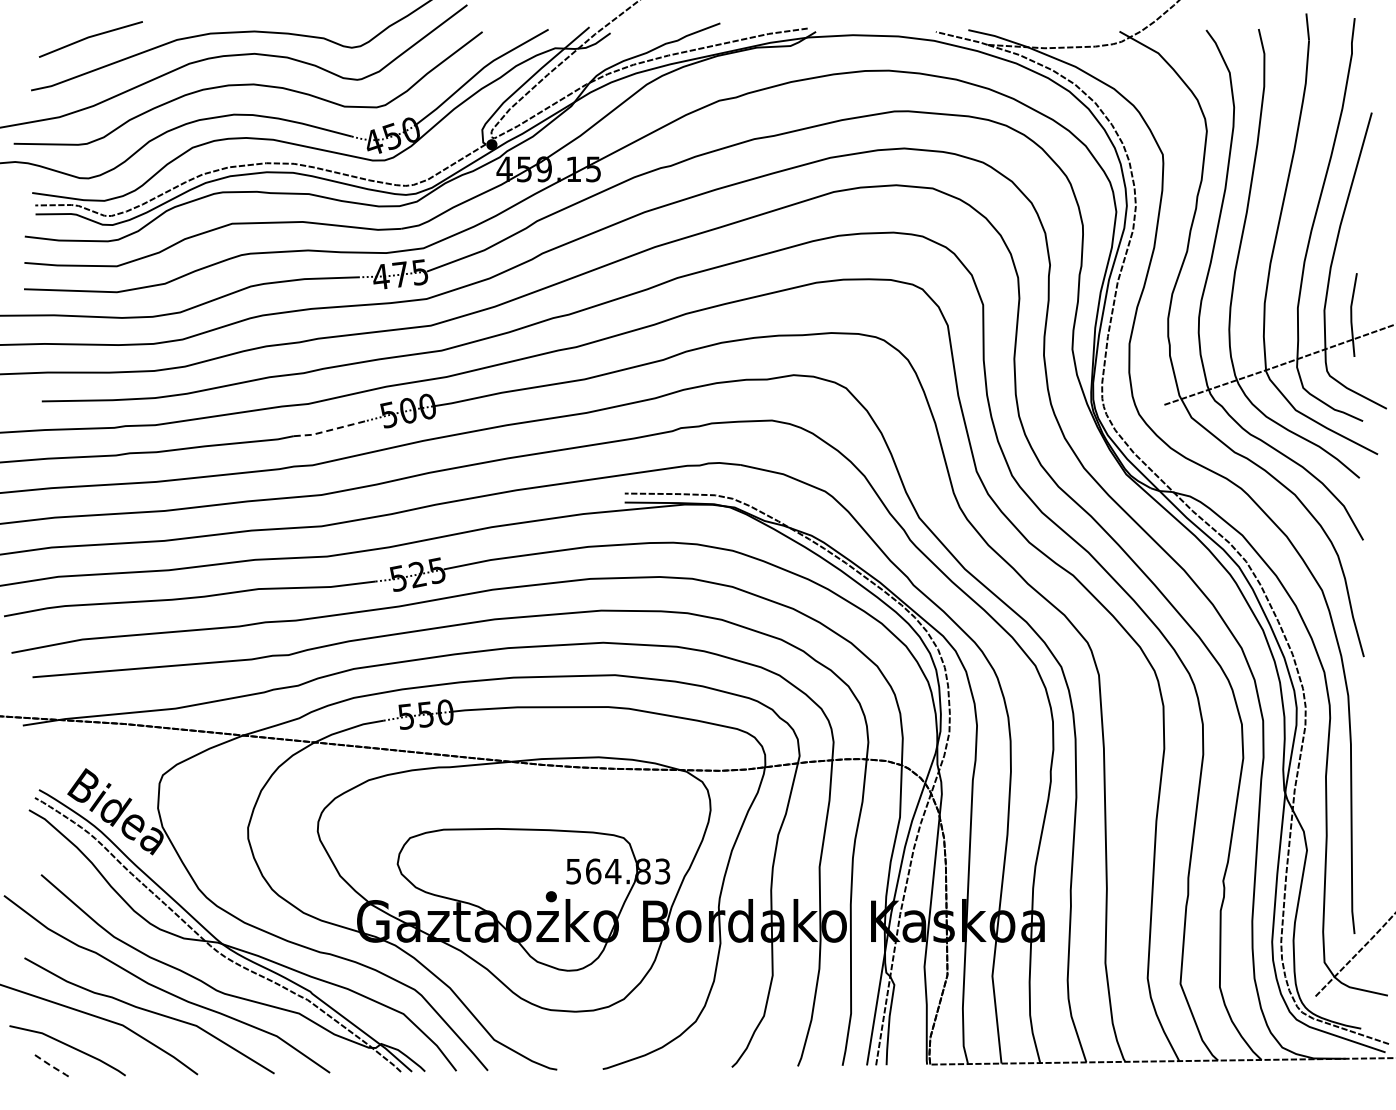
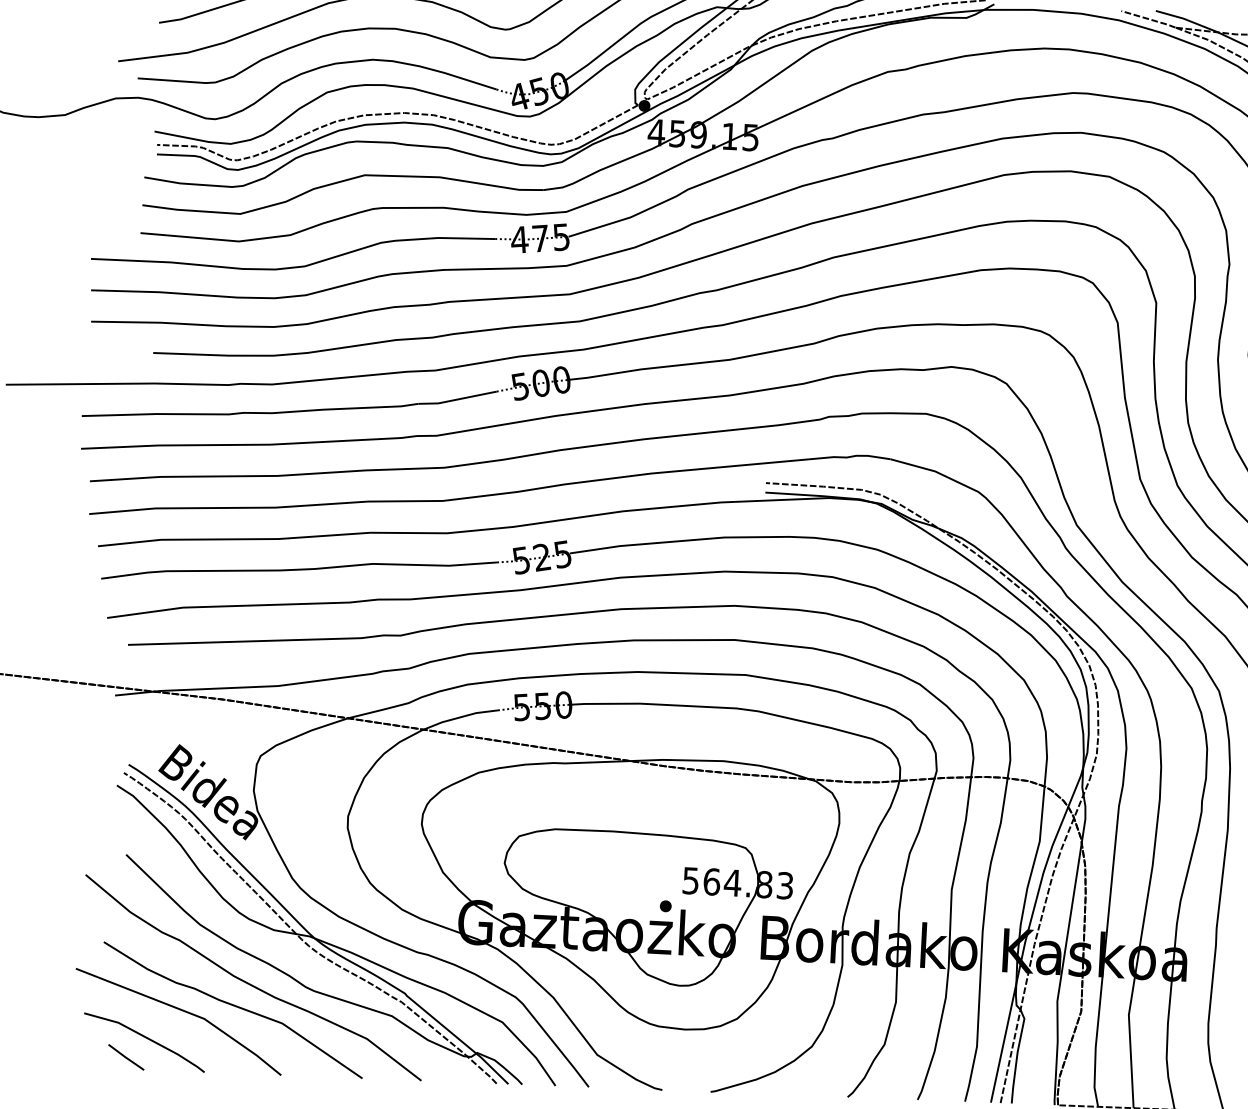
line: (330, 430) -> (457, 399), dashed -> solid
line: (51, 1065) -> (126, 1057), dashed -> solid

